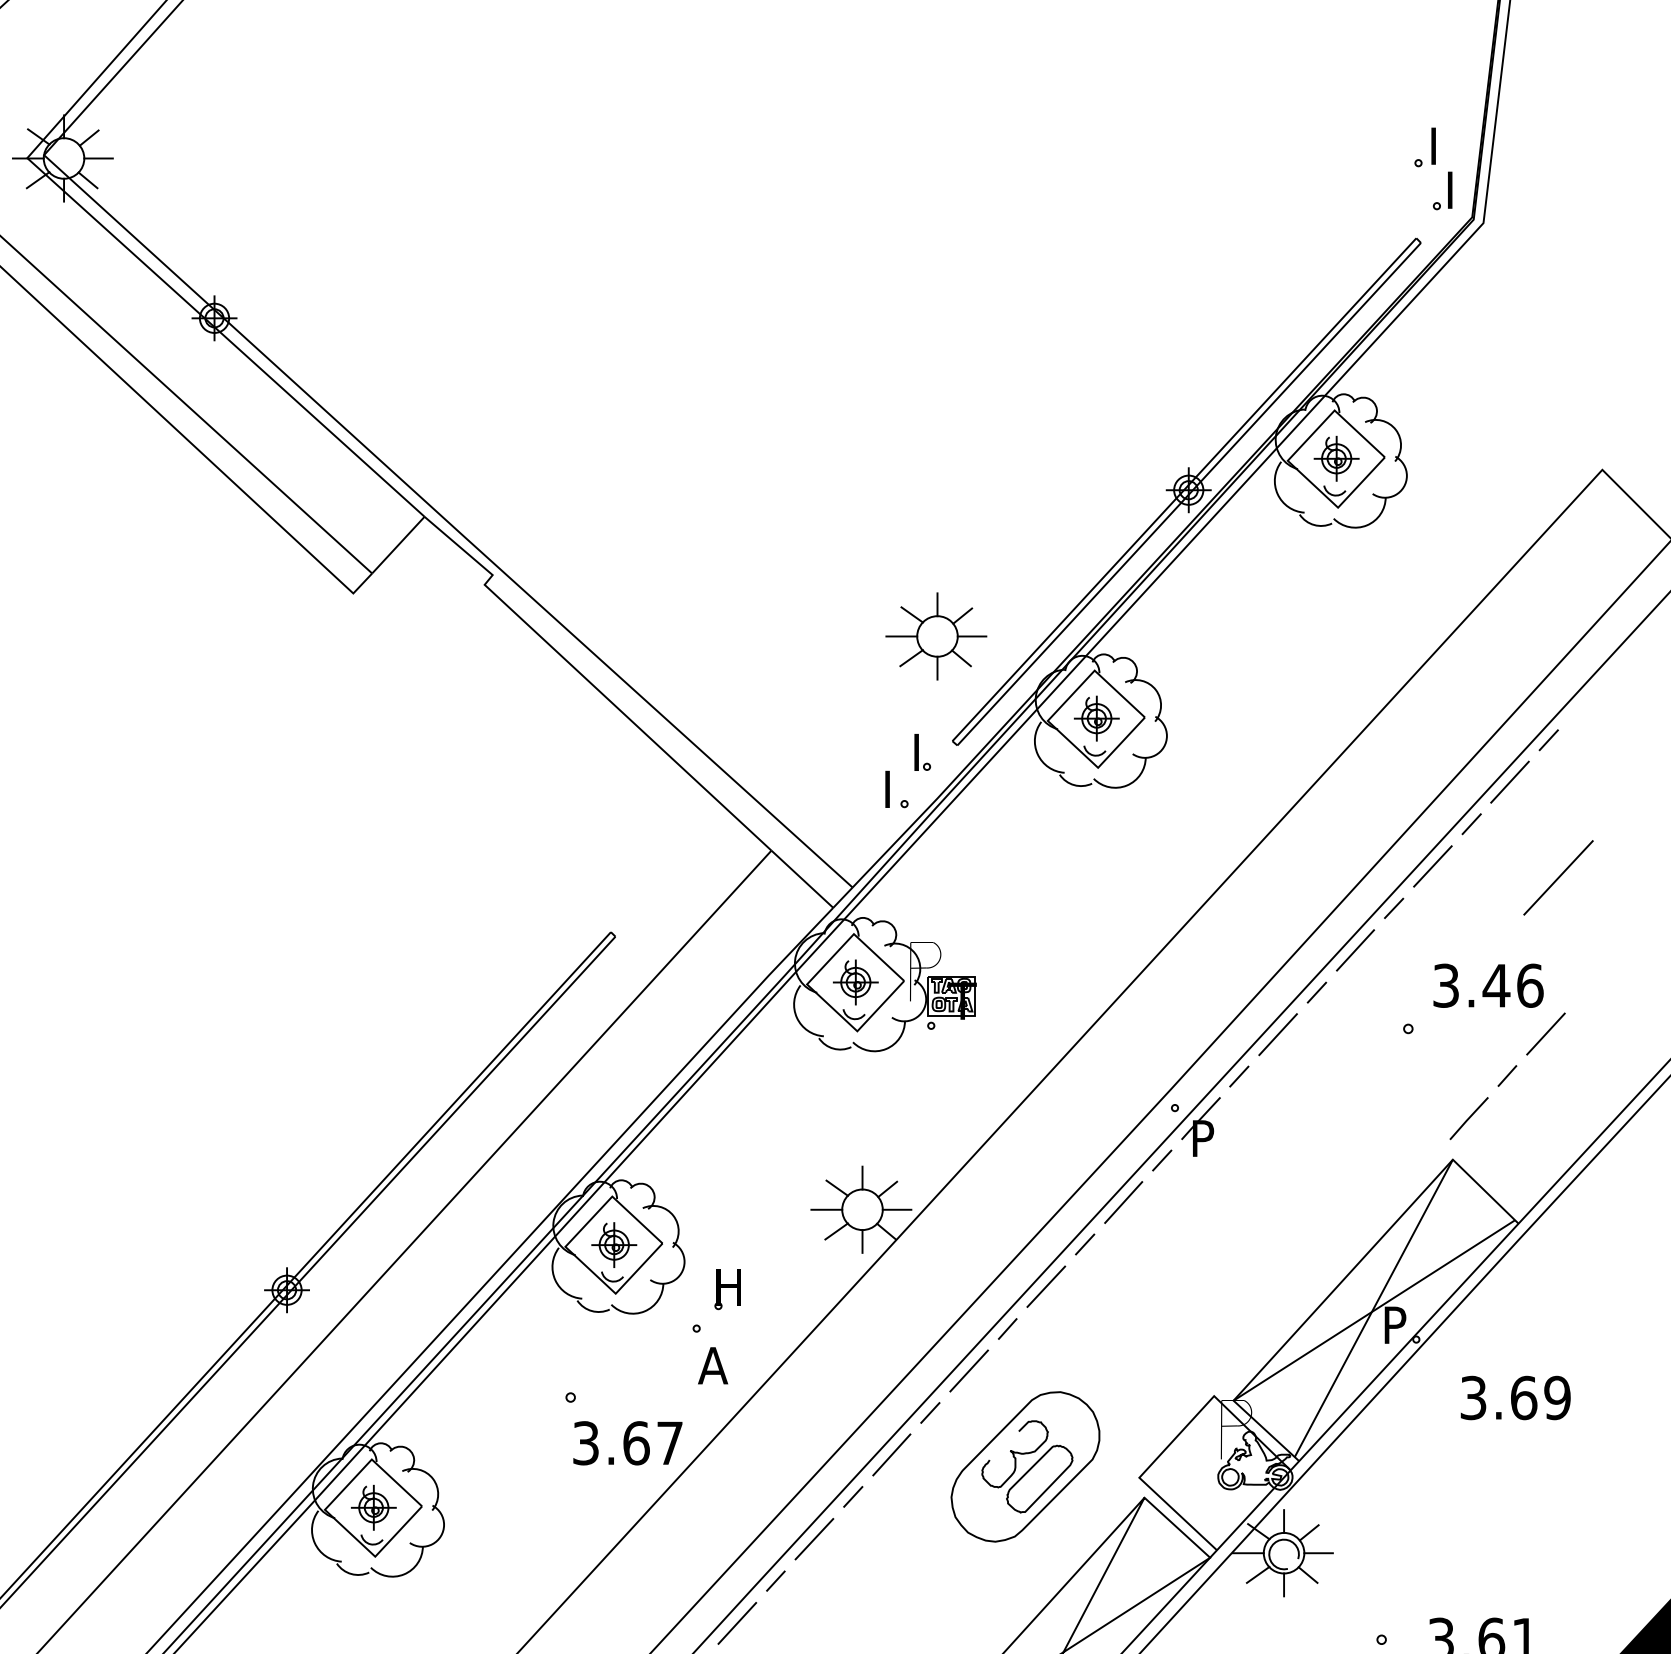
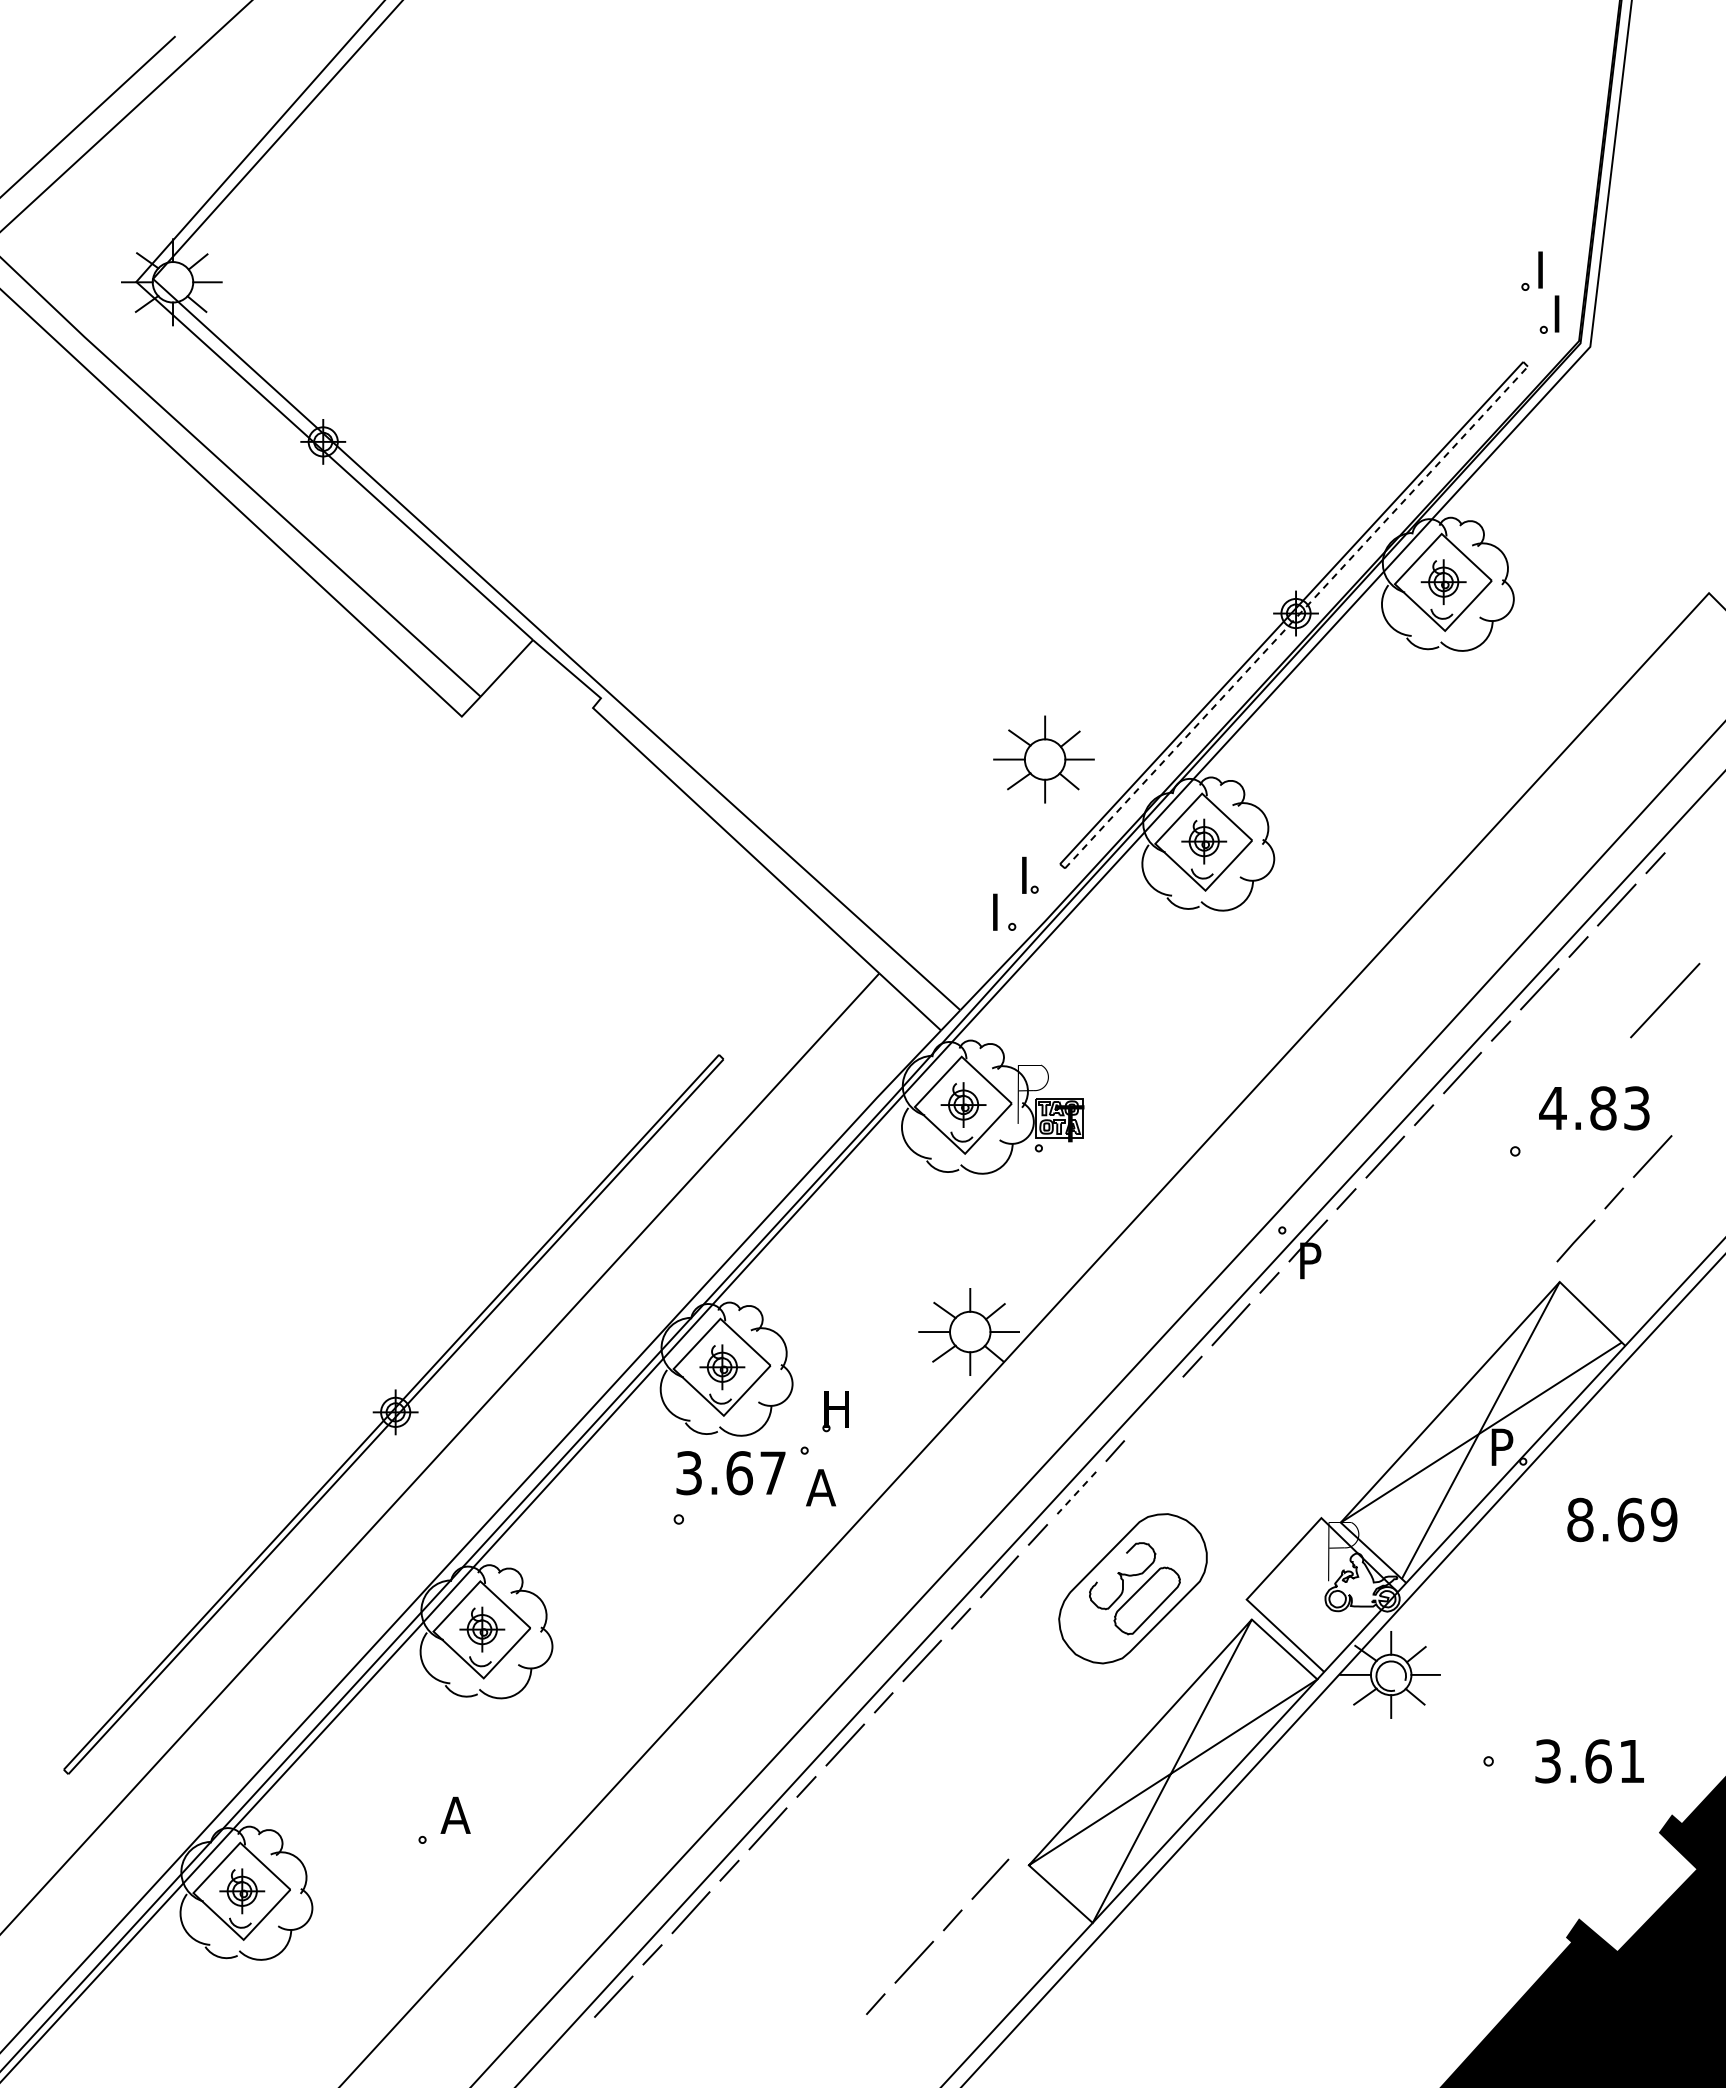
line: (1189, 494) -> (1296, 617), solid -> dashed
text: (1487, 985) -> (1594, 1108), 3.46 -> 4.83
line: (1046, 1286) -> (1153, 1408), removed
line: (968, 1370) -> (1076, 1492), solid -> dashed
text: (1473, 1397) -> (1580, 1519), 3.69 -> 8.69
text: (627, 1443) -> (730, 1473), moved

